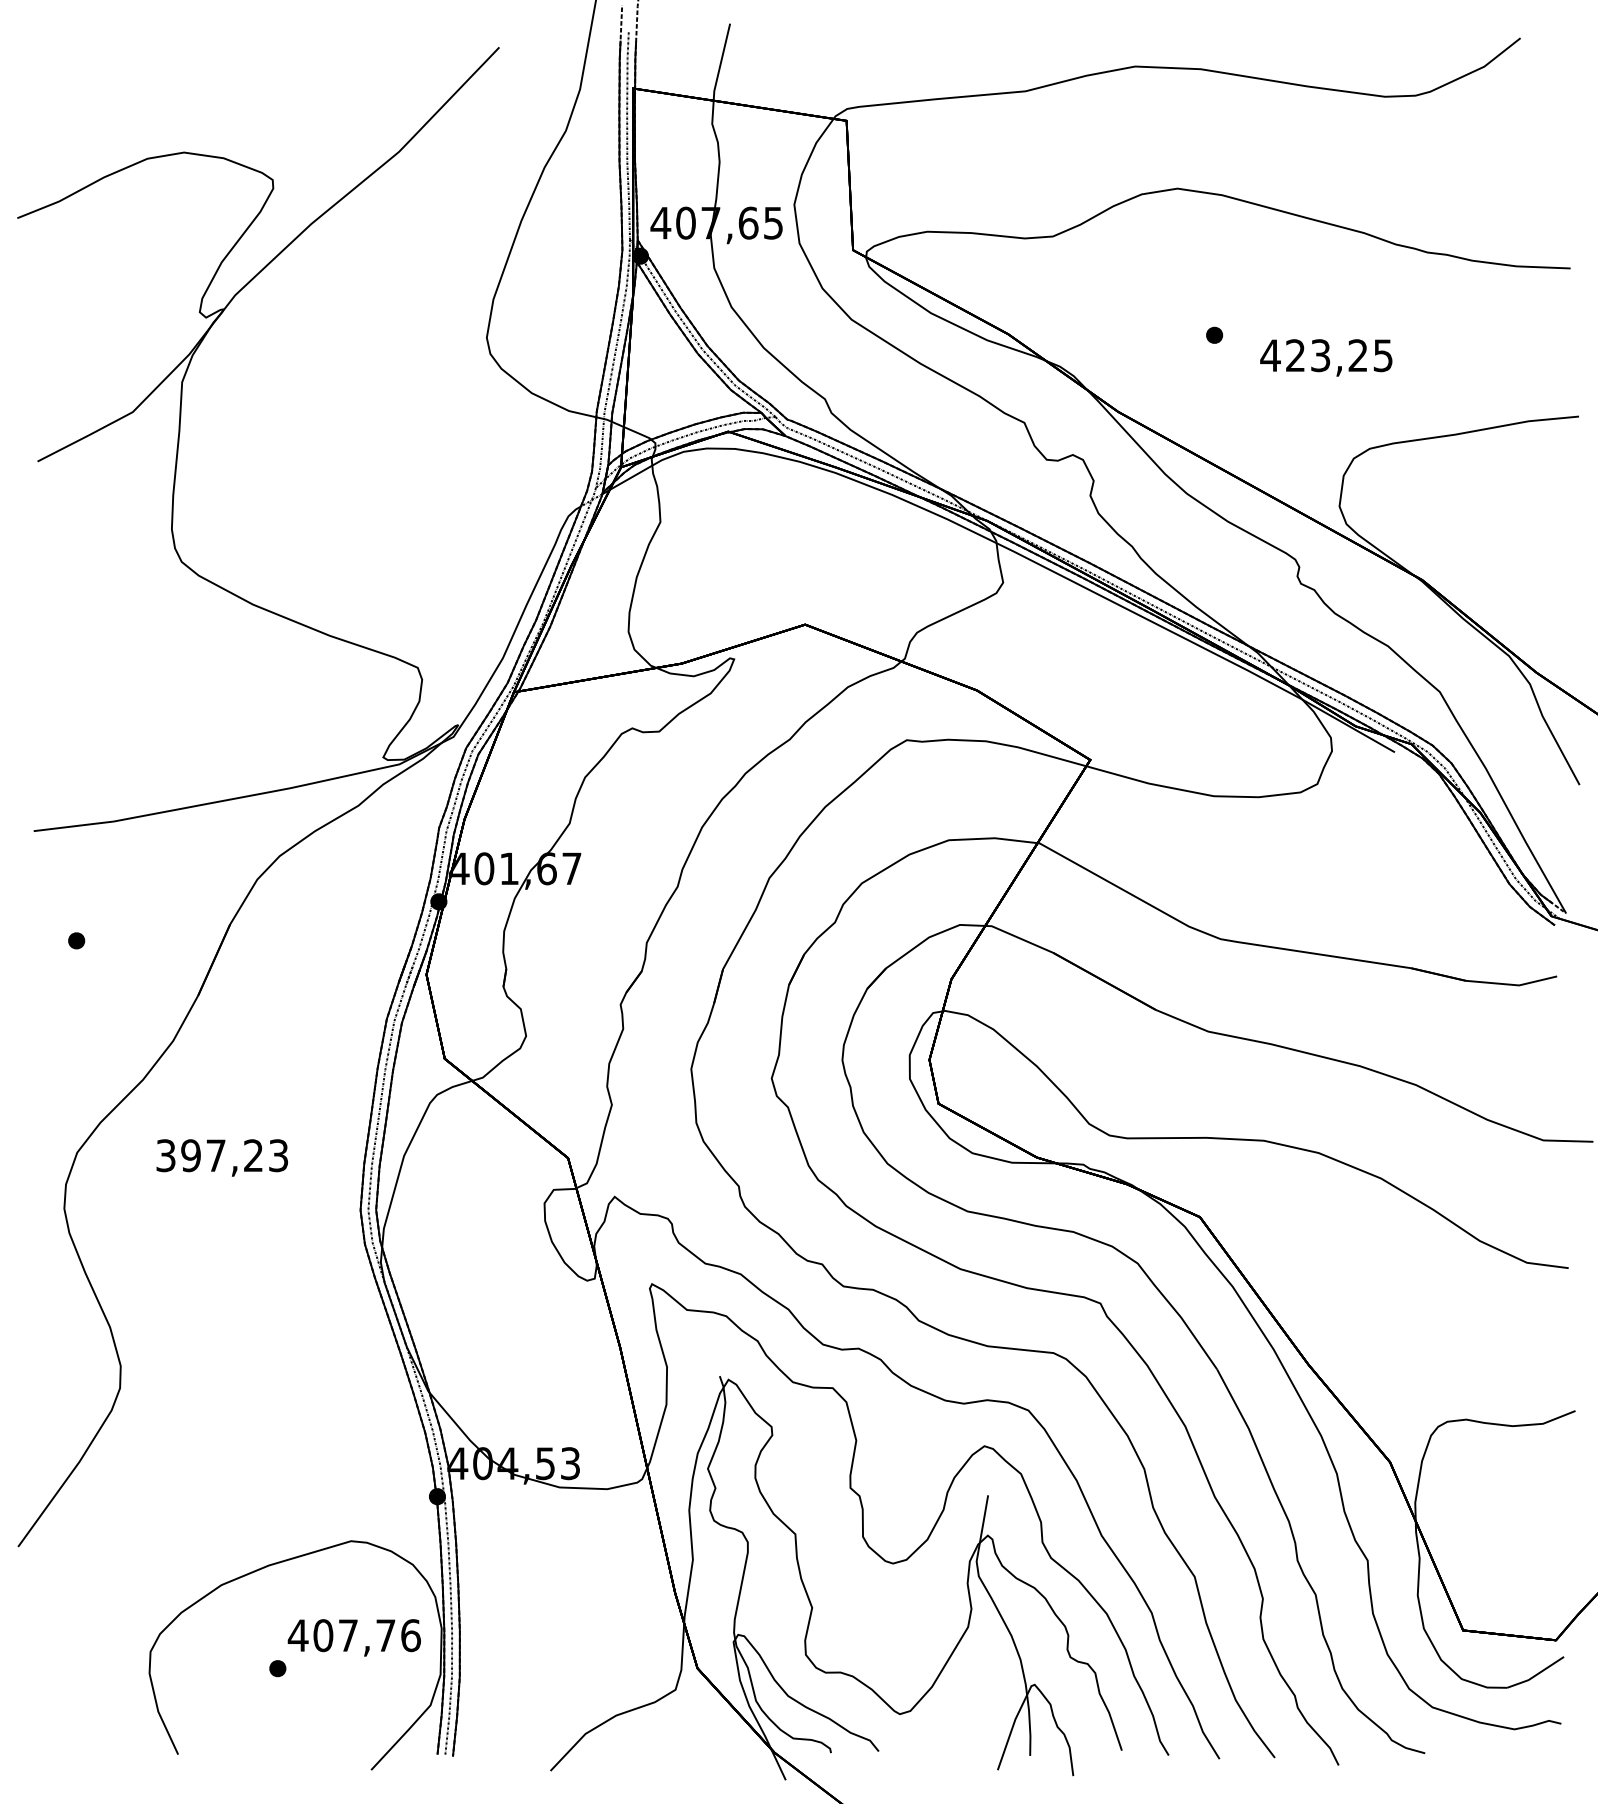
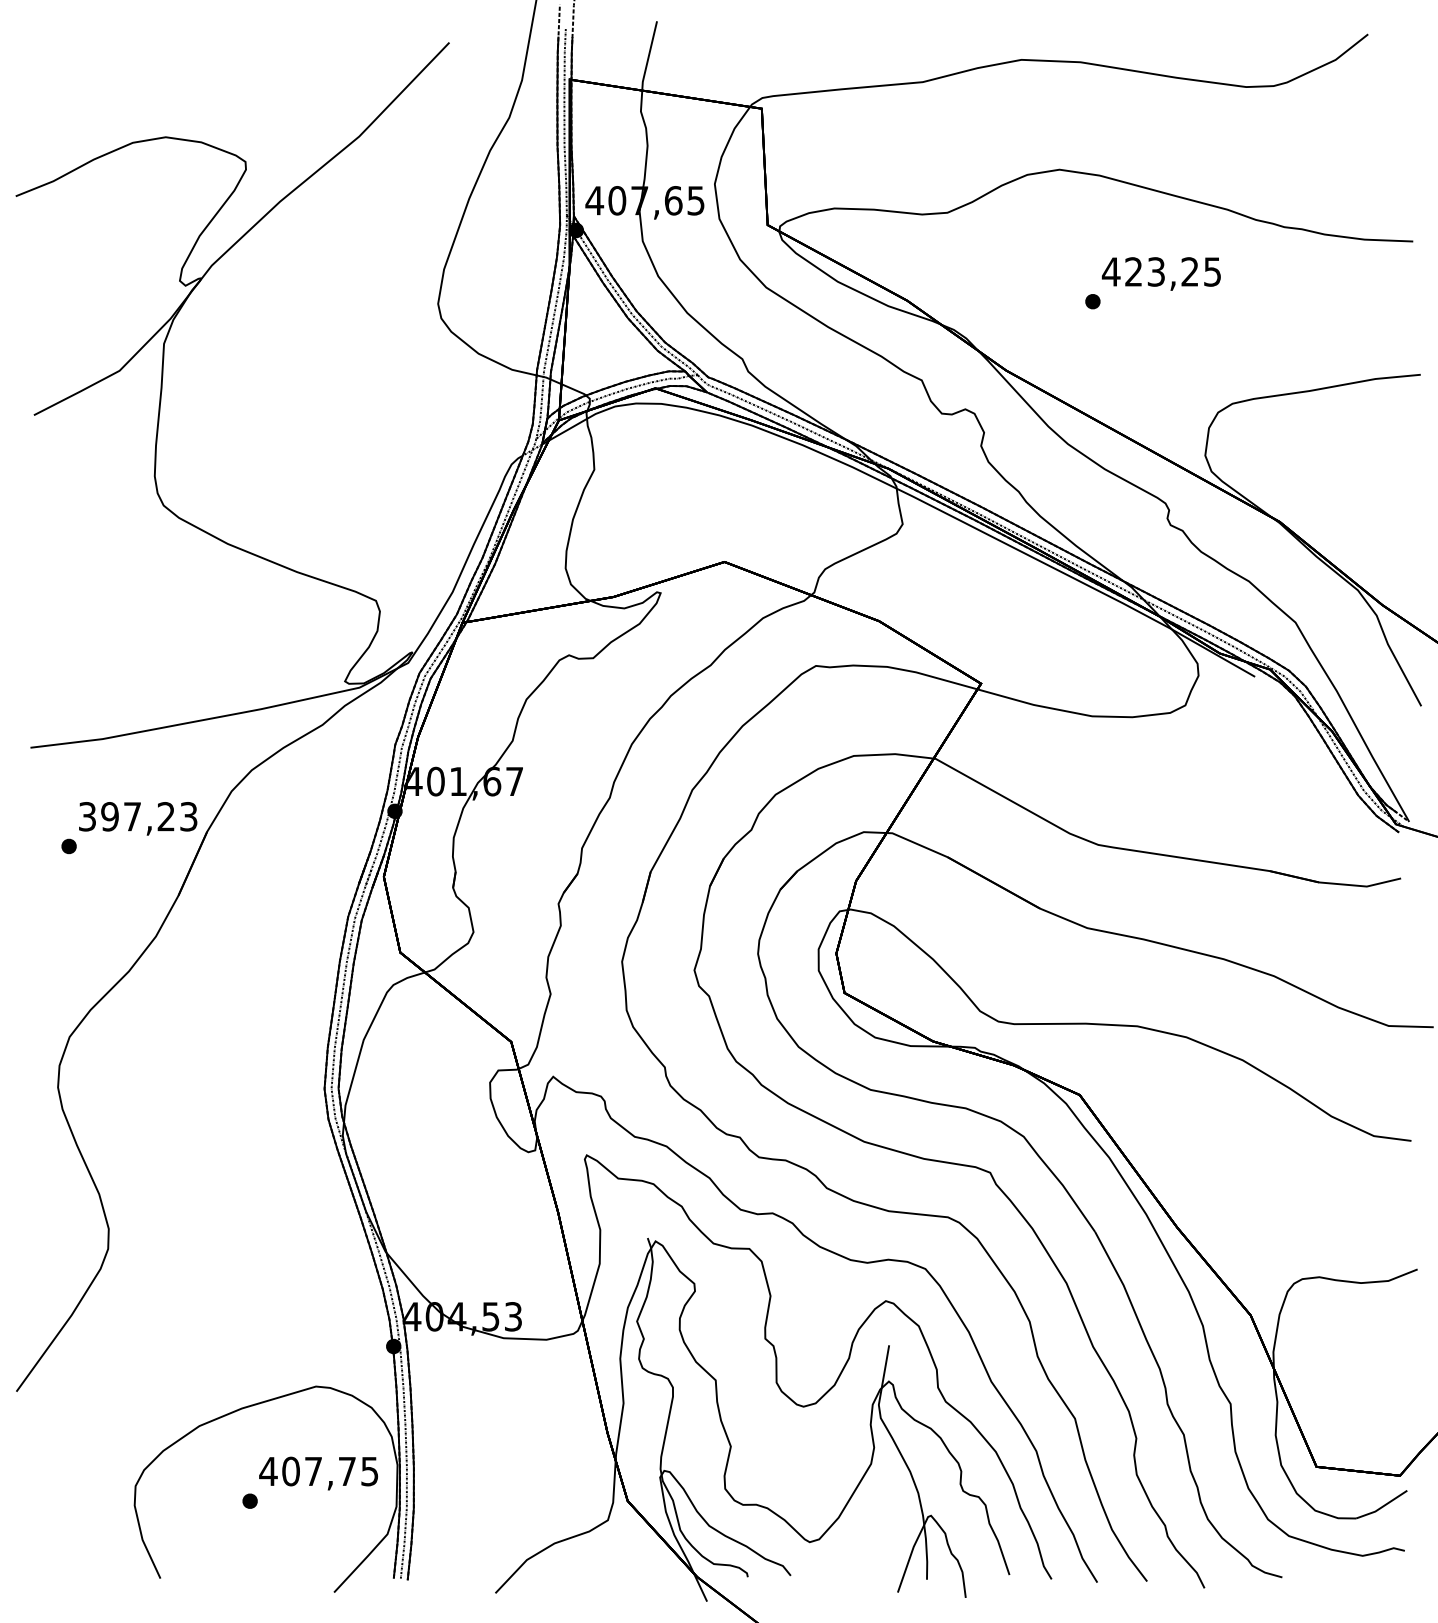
text: (1325, 357) -> (1160, 273), moved
text: (222, 1157) -> (138, 818), moved
text: (410, 1635) -> (369, 1471), 407,76 -> 407,75

